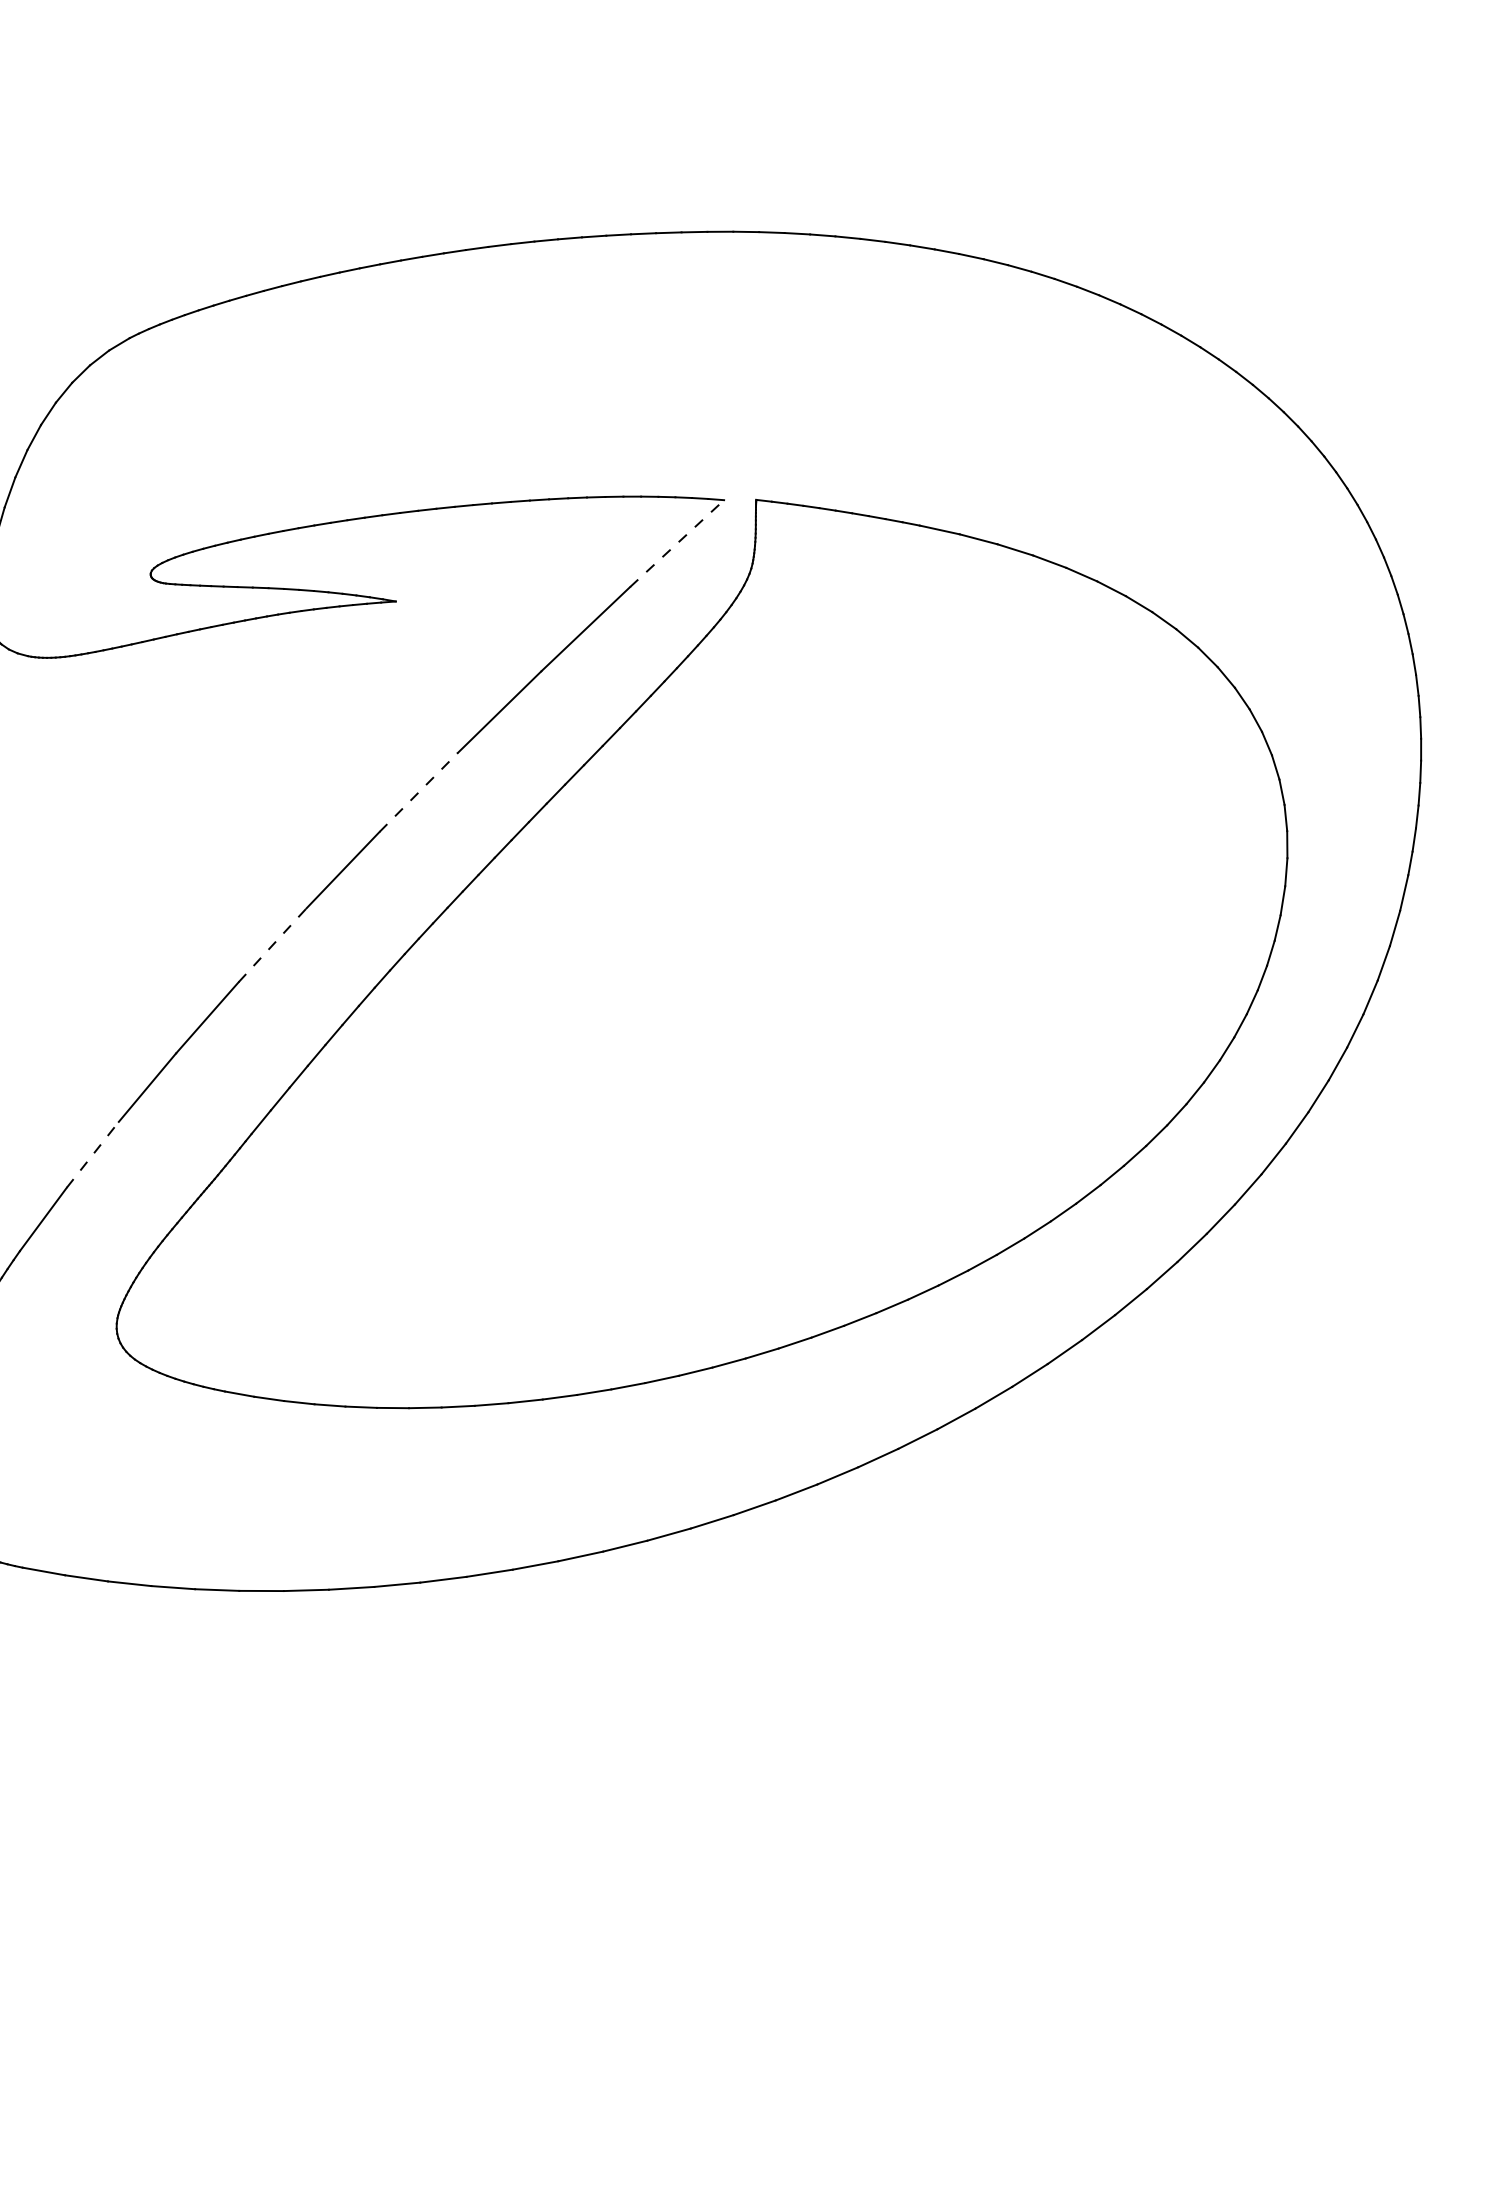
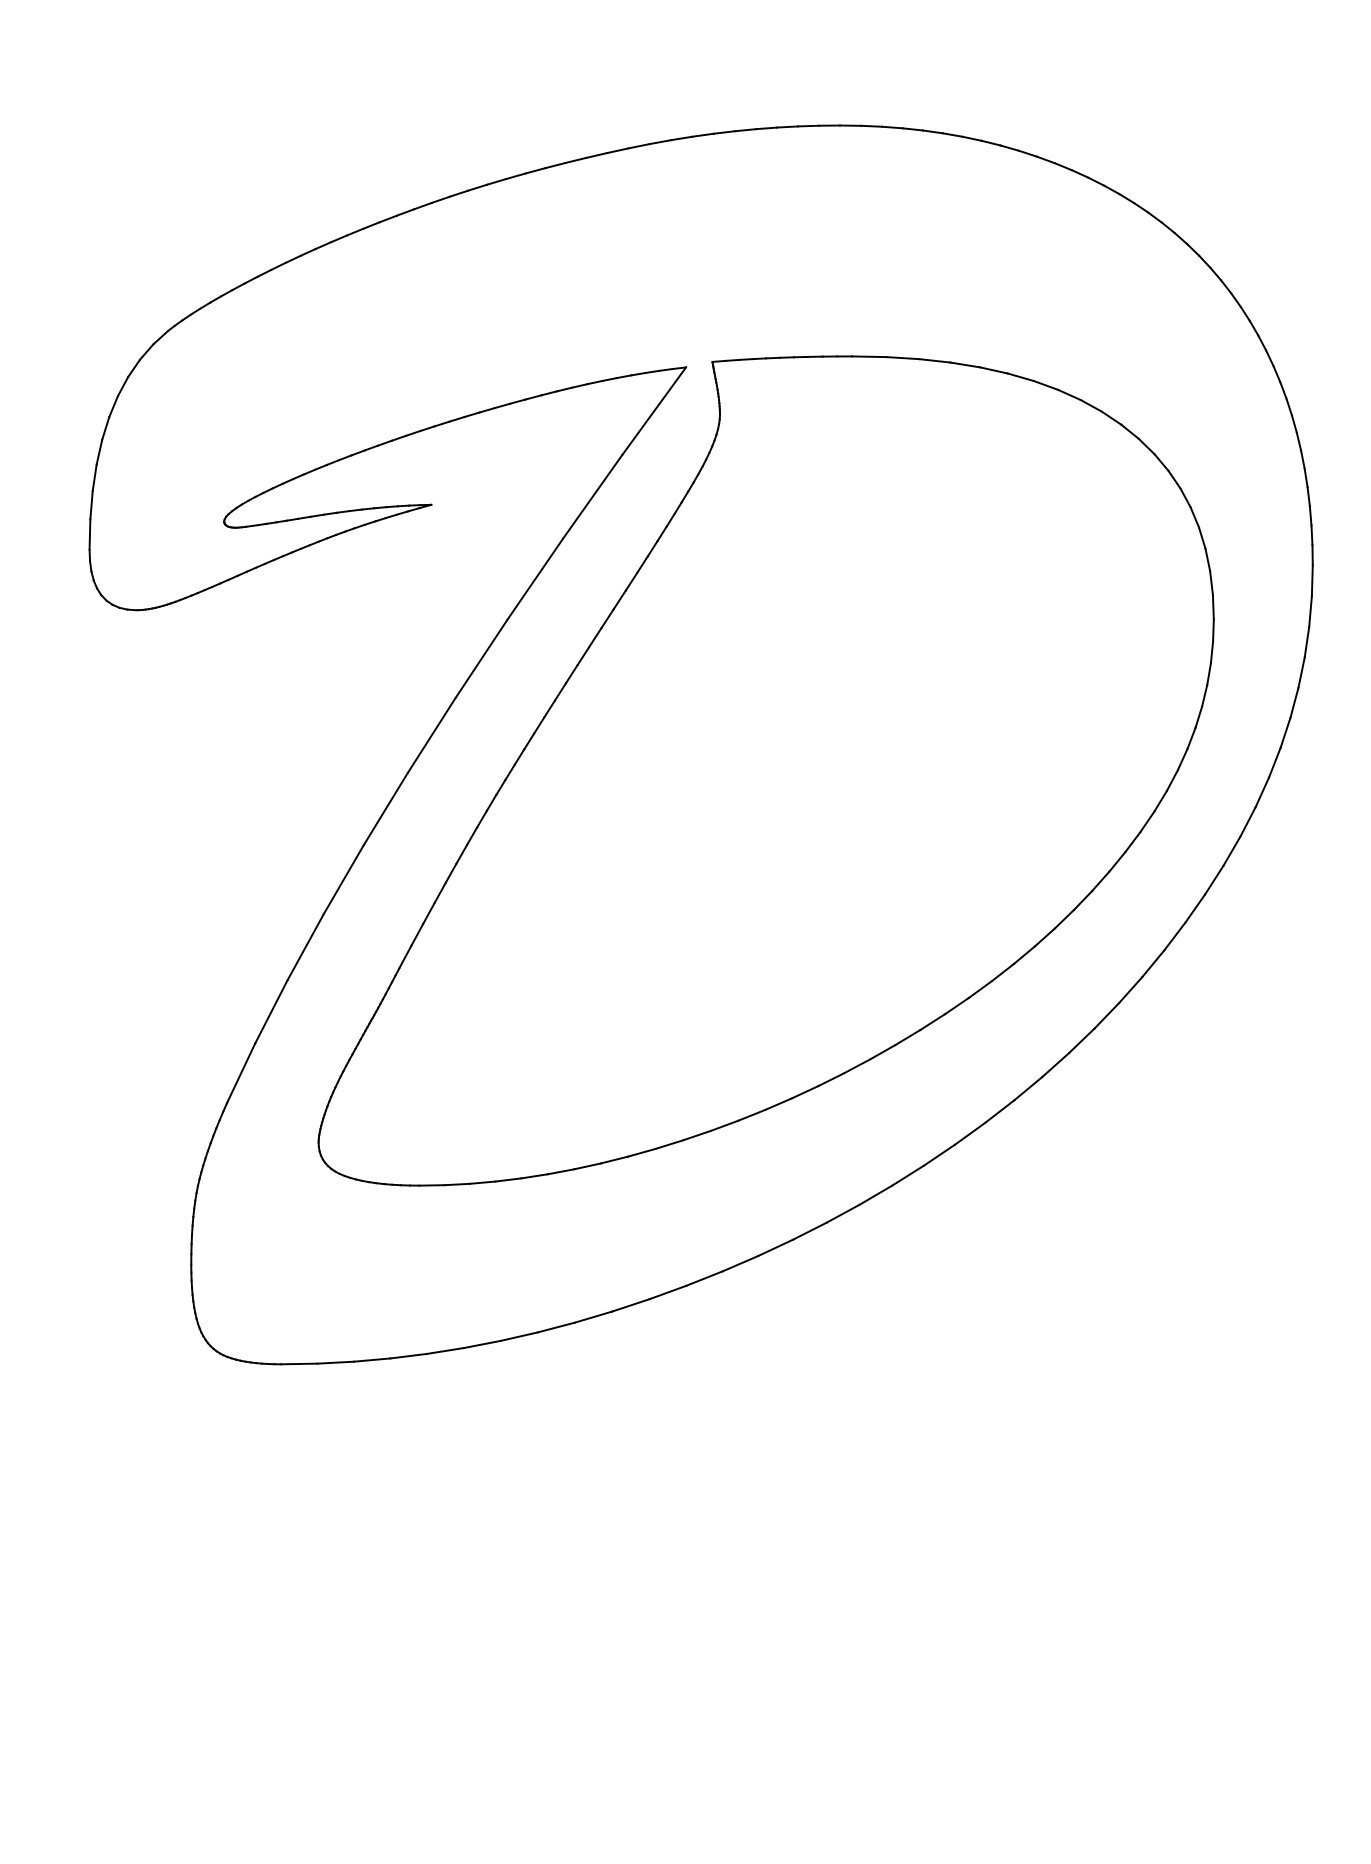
line: (677, 544) -> (654, 411), dashed -> solid
line: (418, 791) -> (481, 658), dashed -> solid
line: (273, 944) -> (386, 808), dashed -> solid
line: (92, 1154) -> (271, 1011), dashed -> solid

